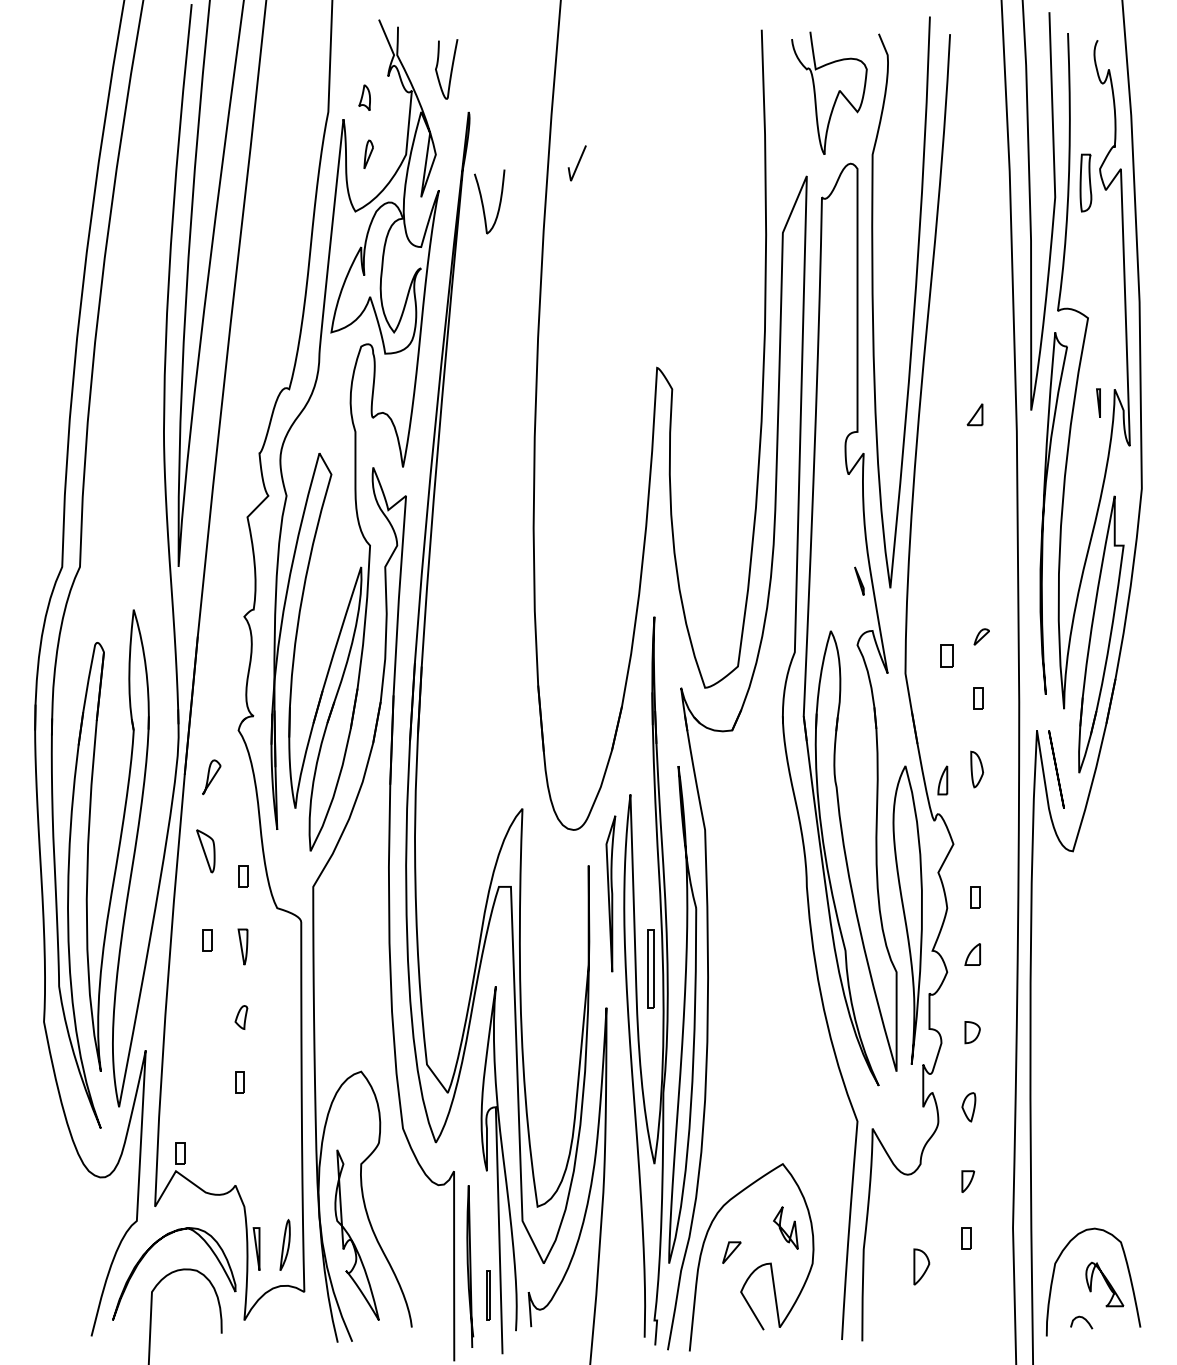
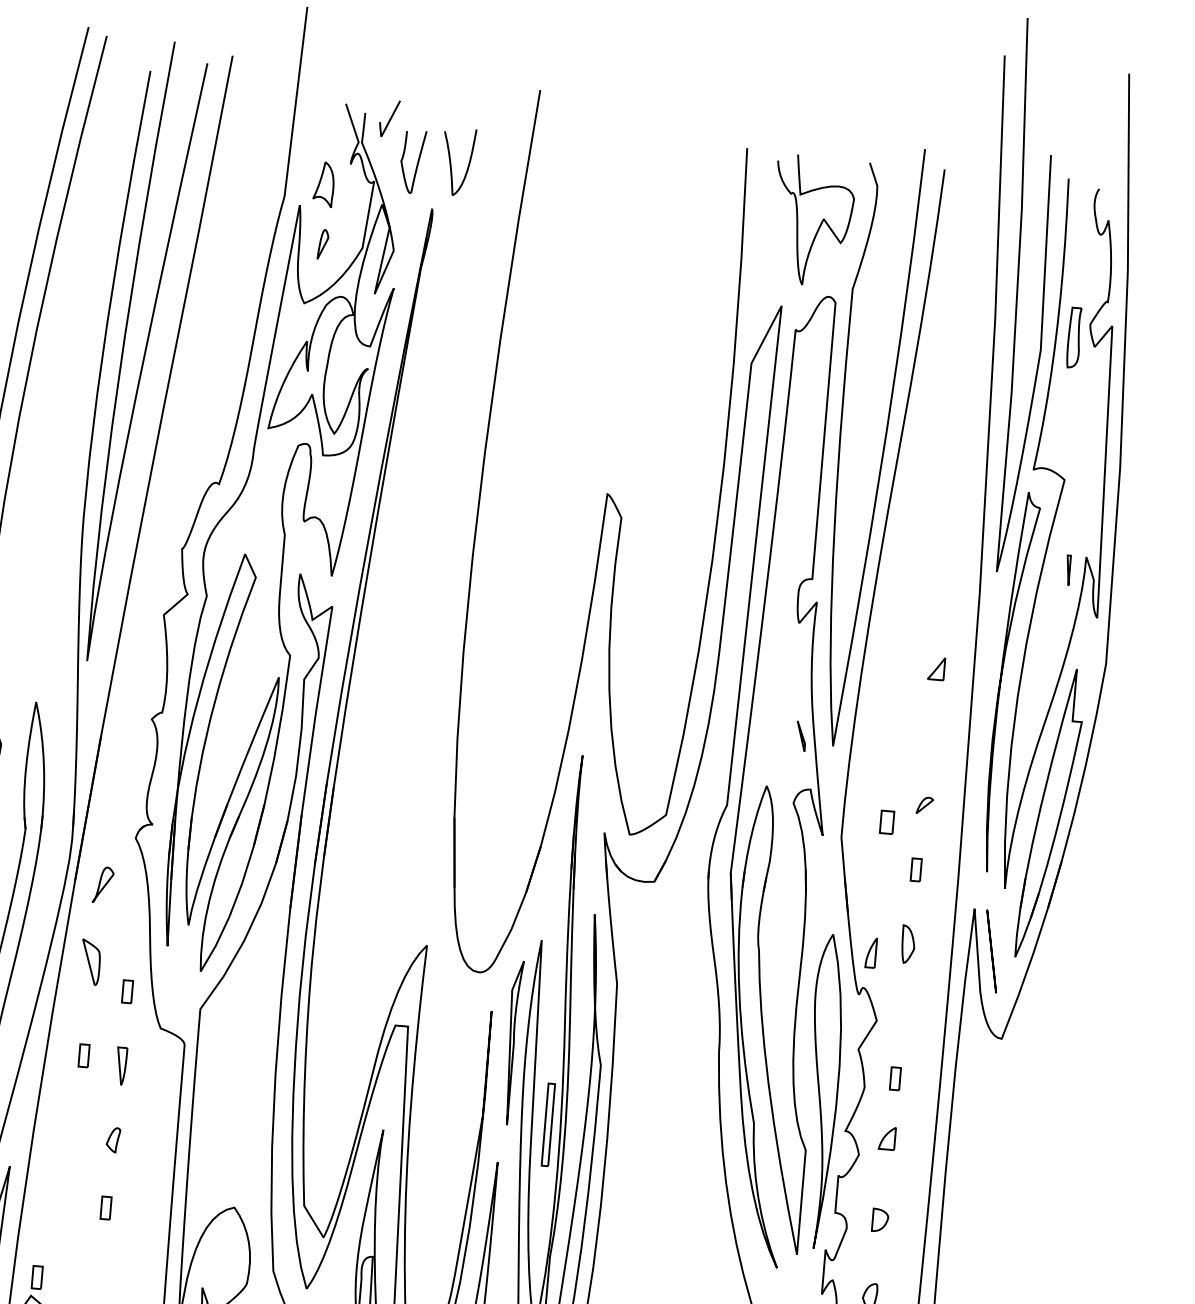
part: (364, 97) -> (323, 184), size x1.67
line: (577, 163) -> (389, 118), moved
curve: (483, 202) -> (451, 162), moved
part: (974, 414) -> (936, 668), moved

